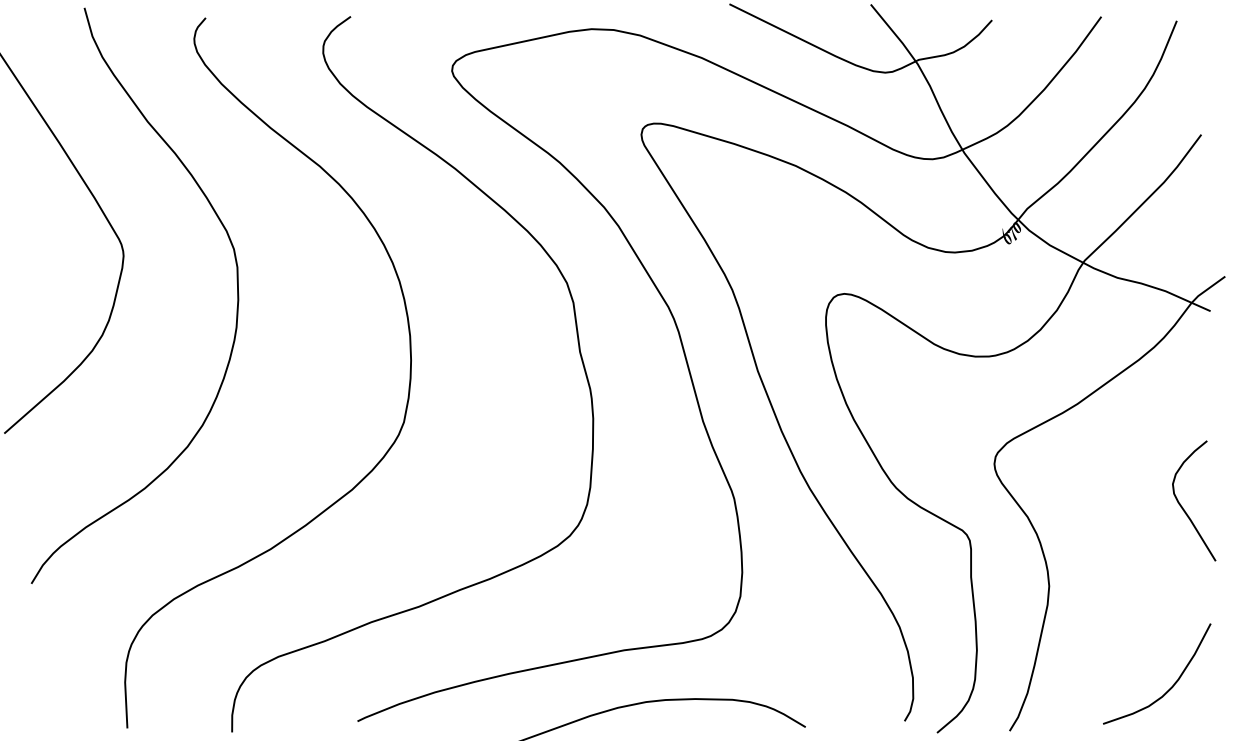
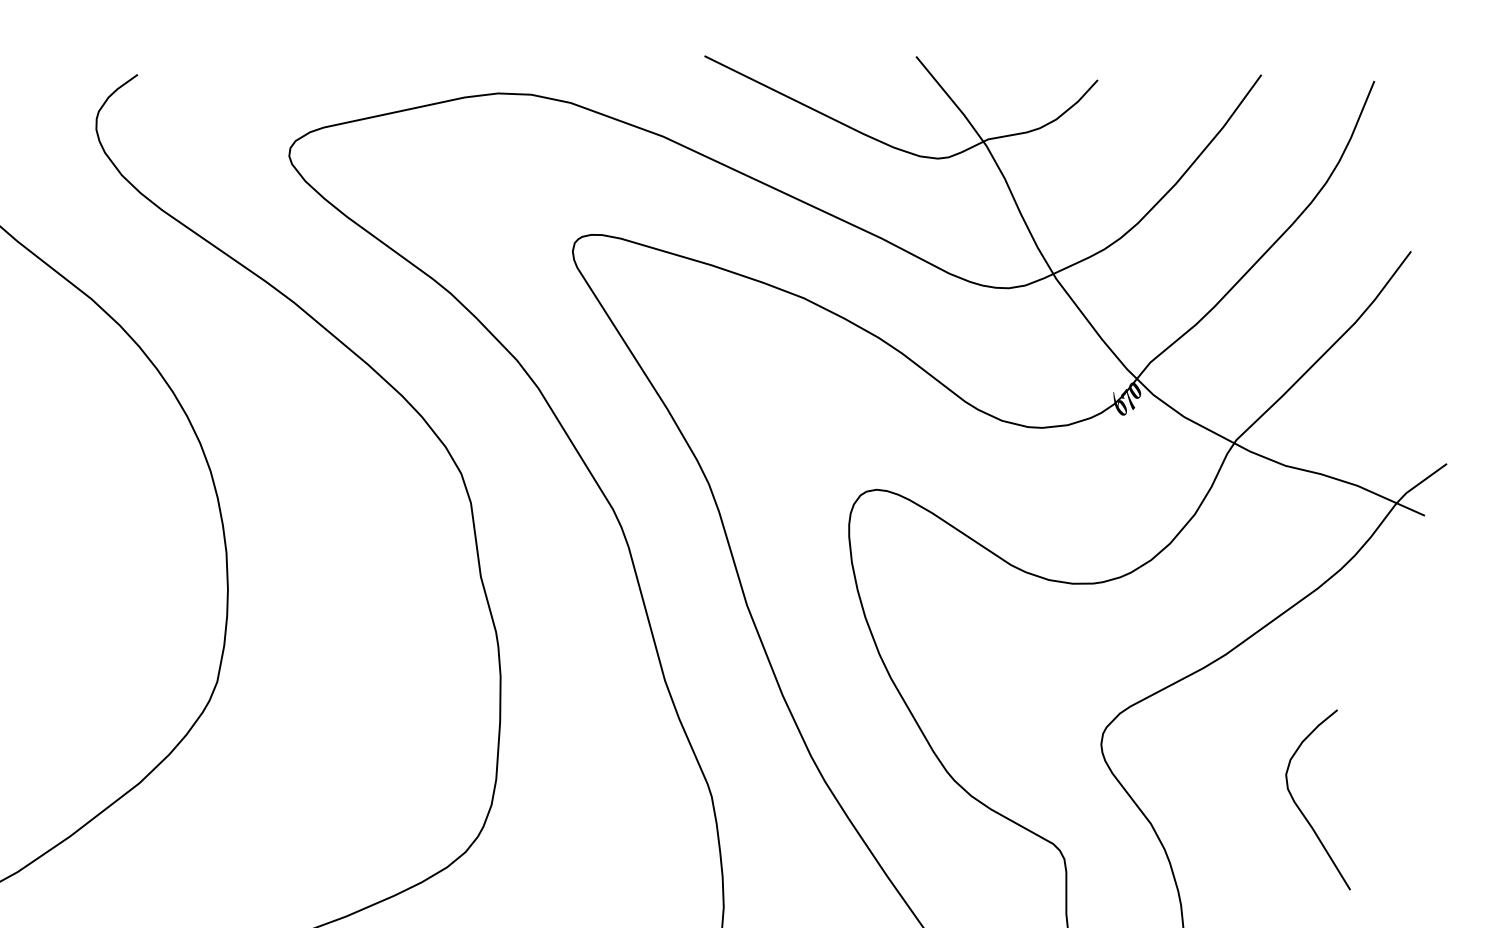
curve: (1183, 507) -> (1302, 809), moved

